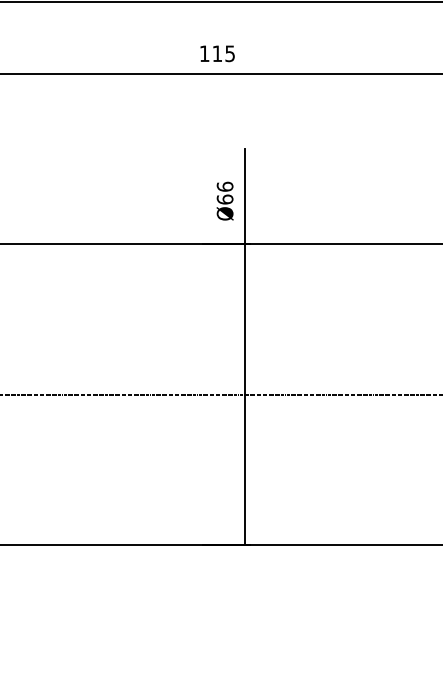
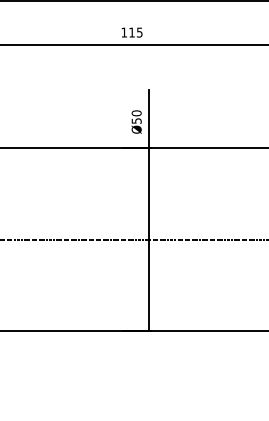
text: (224, 192) -> (136, 116), Ø66 -> Ø50

